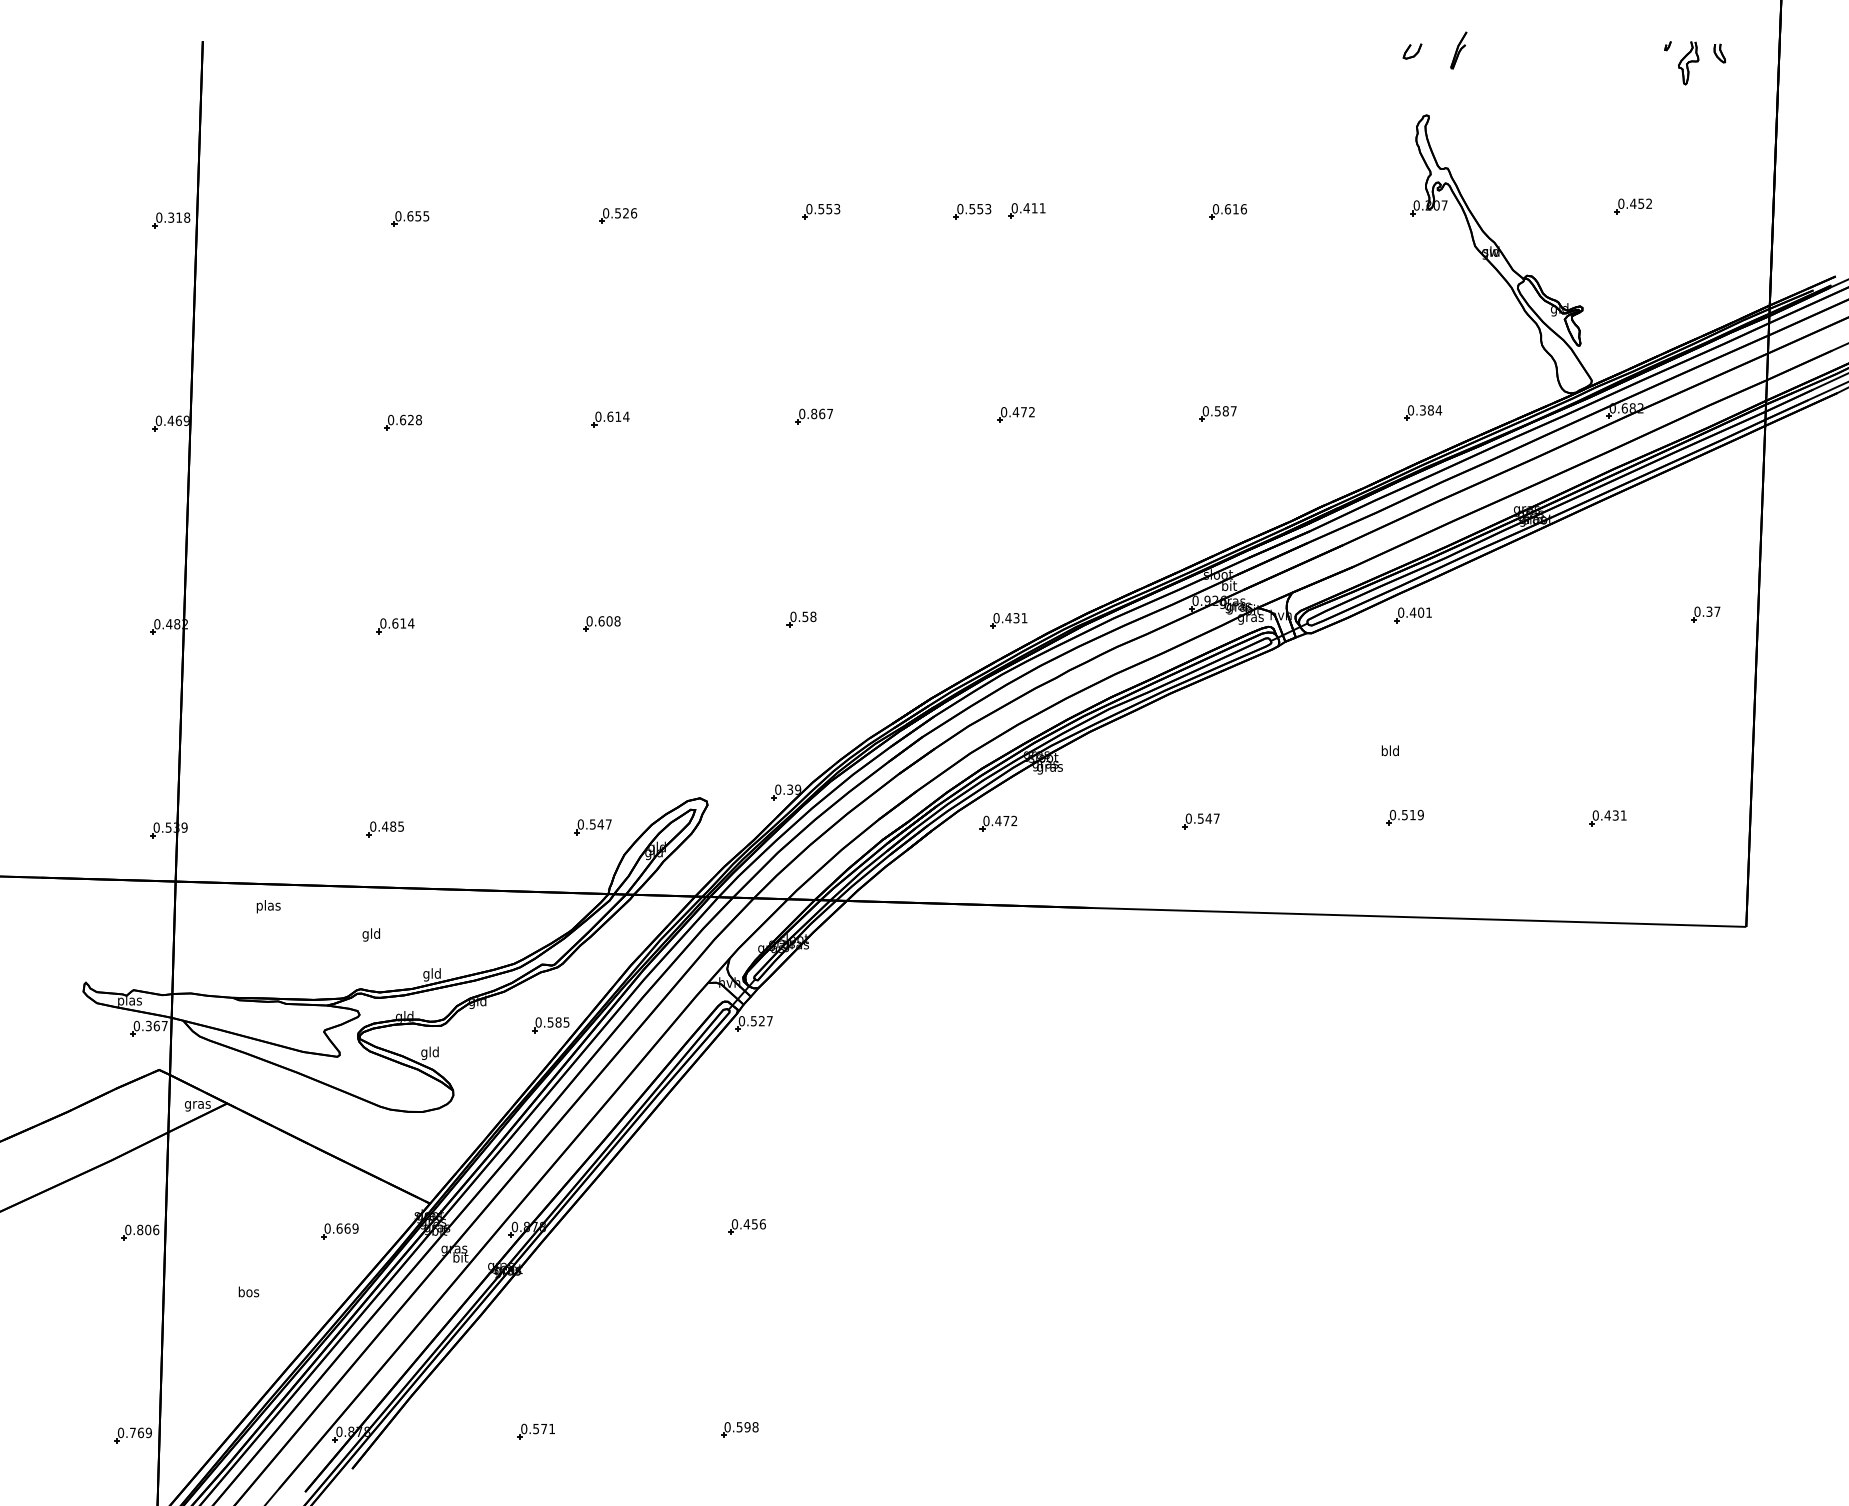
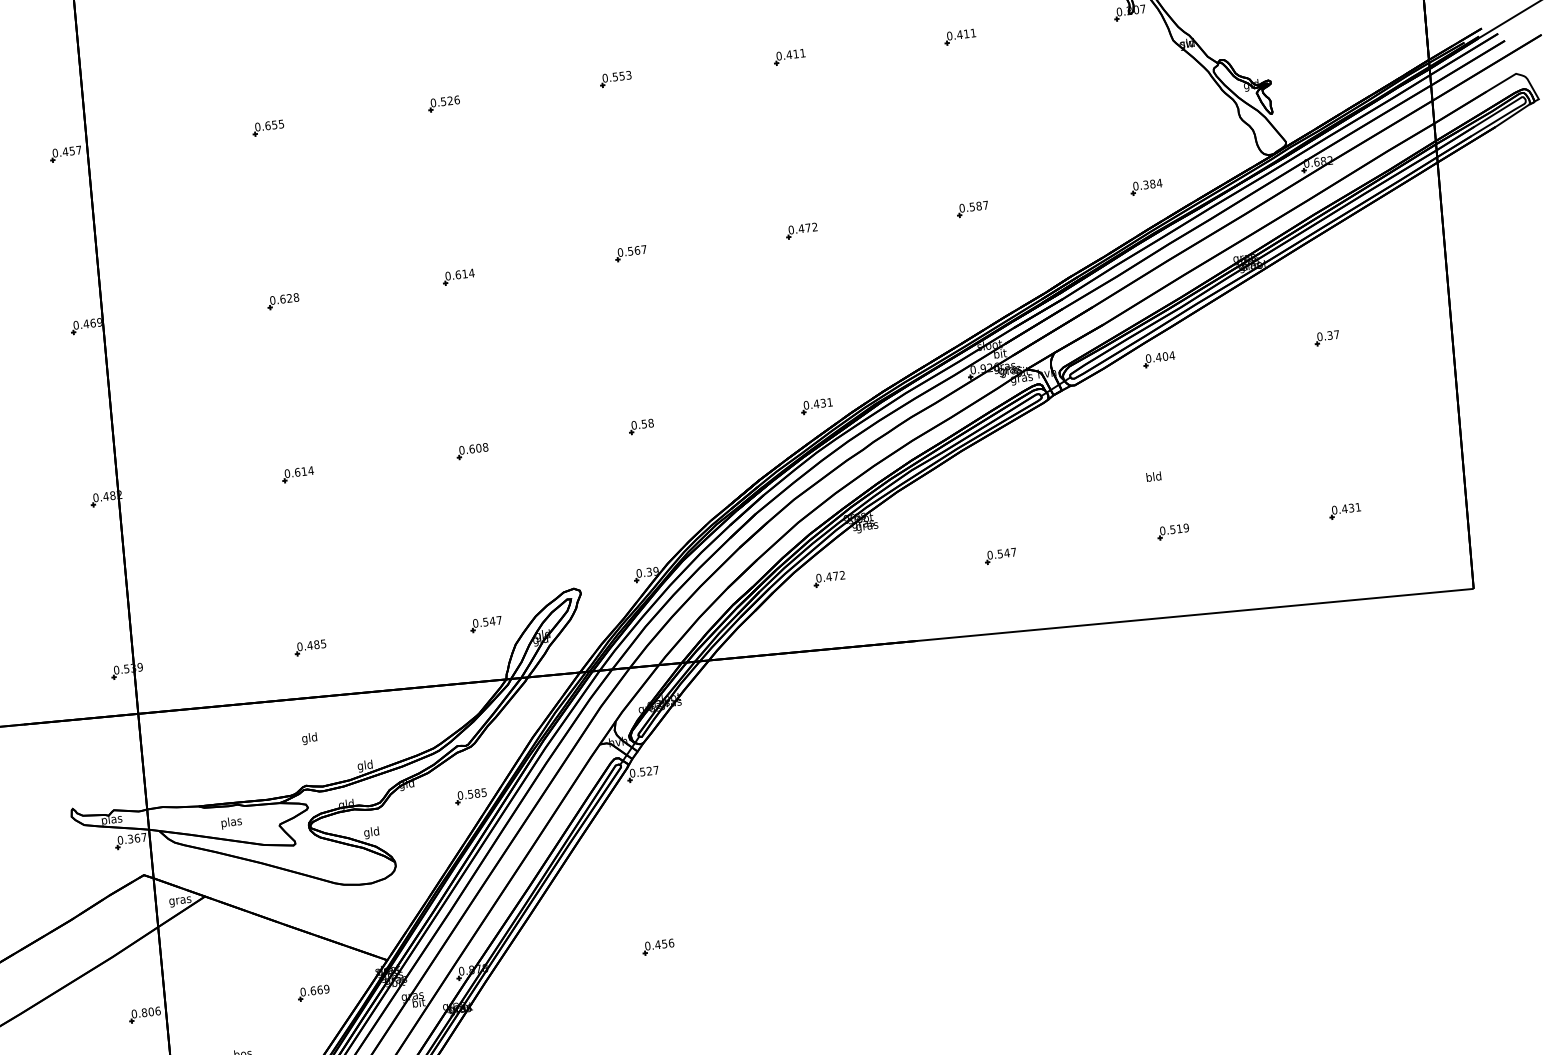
text: (1235, 209) -> (966, 34), 0.616 -> 0.411
part: (972, 211) -> (743, 63), removed
text: (178, 217) -> (71, 150), 0.318 -> 0.457
text: (814, 413) -> (630, 250), 0.867 -> 0.567
text: (1428, 612) -> (1171, 355), 0.401 -> 0.404
part: (1705, 614) -> (1327, 338), moved
text: (268, 906) -> (231, 822), moved

